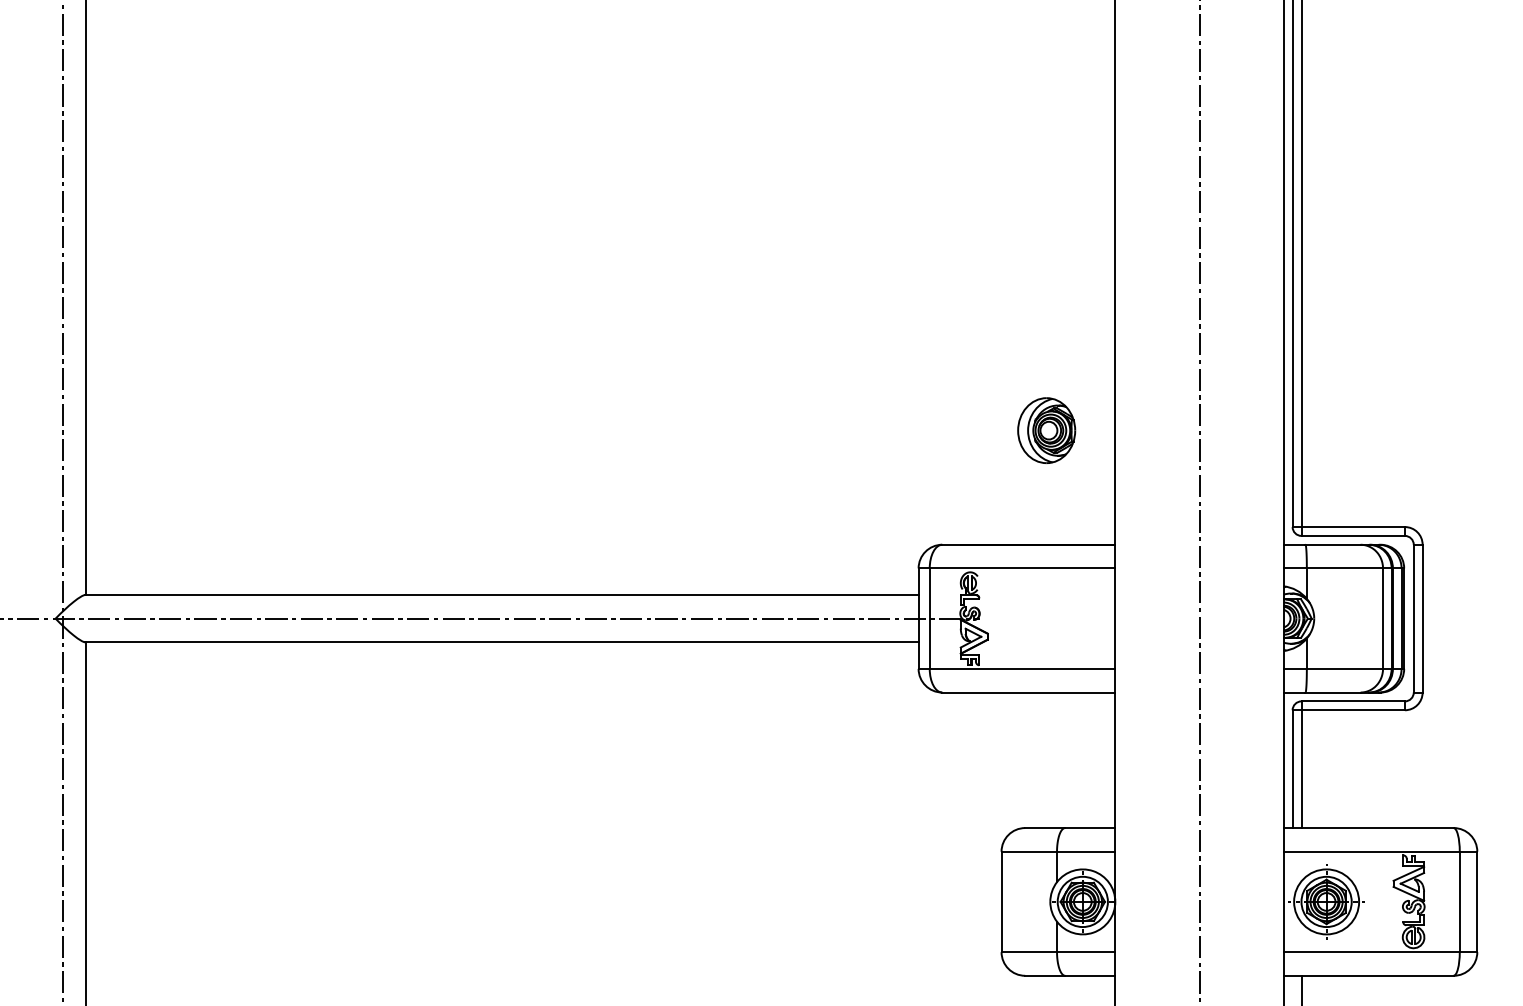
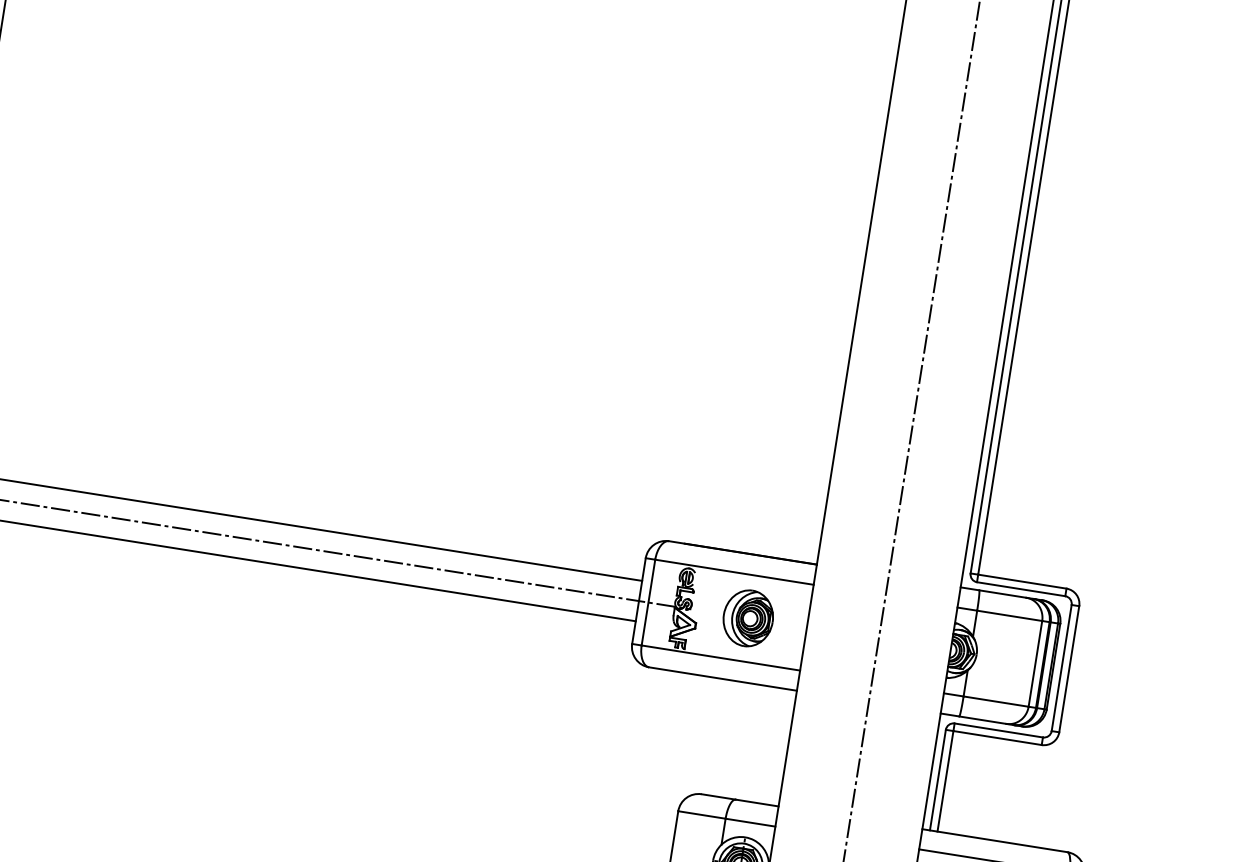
part: (1046, 430) -> (748, 618), moved

